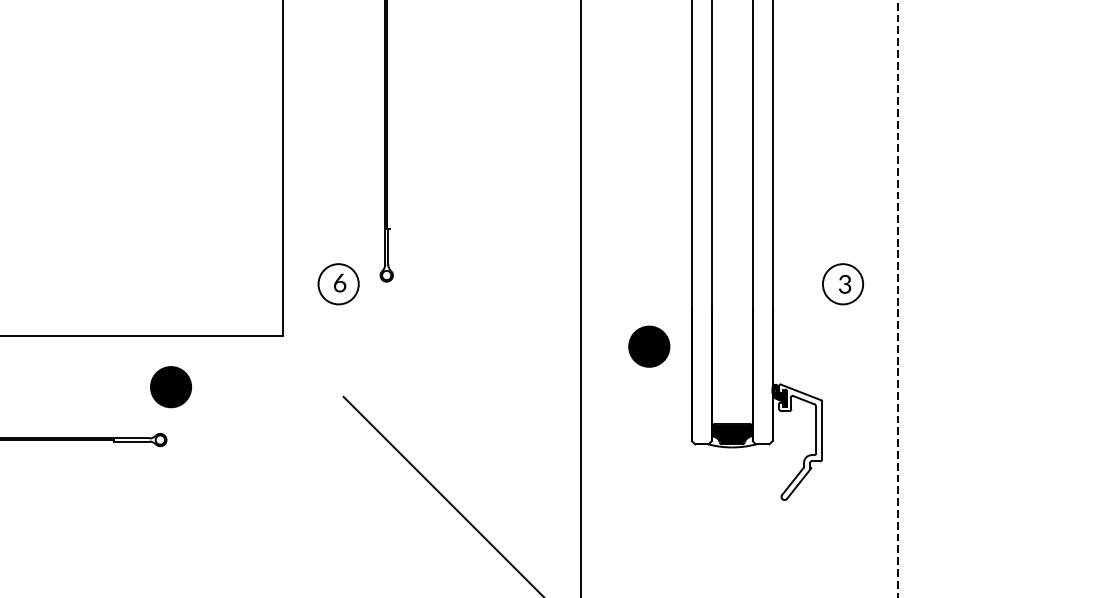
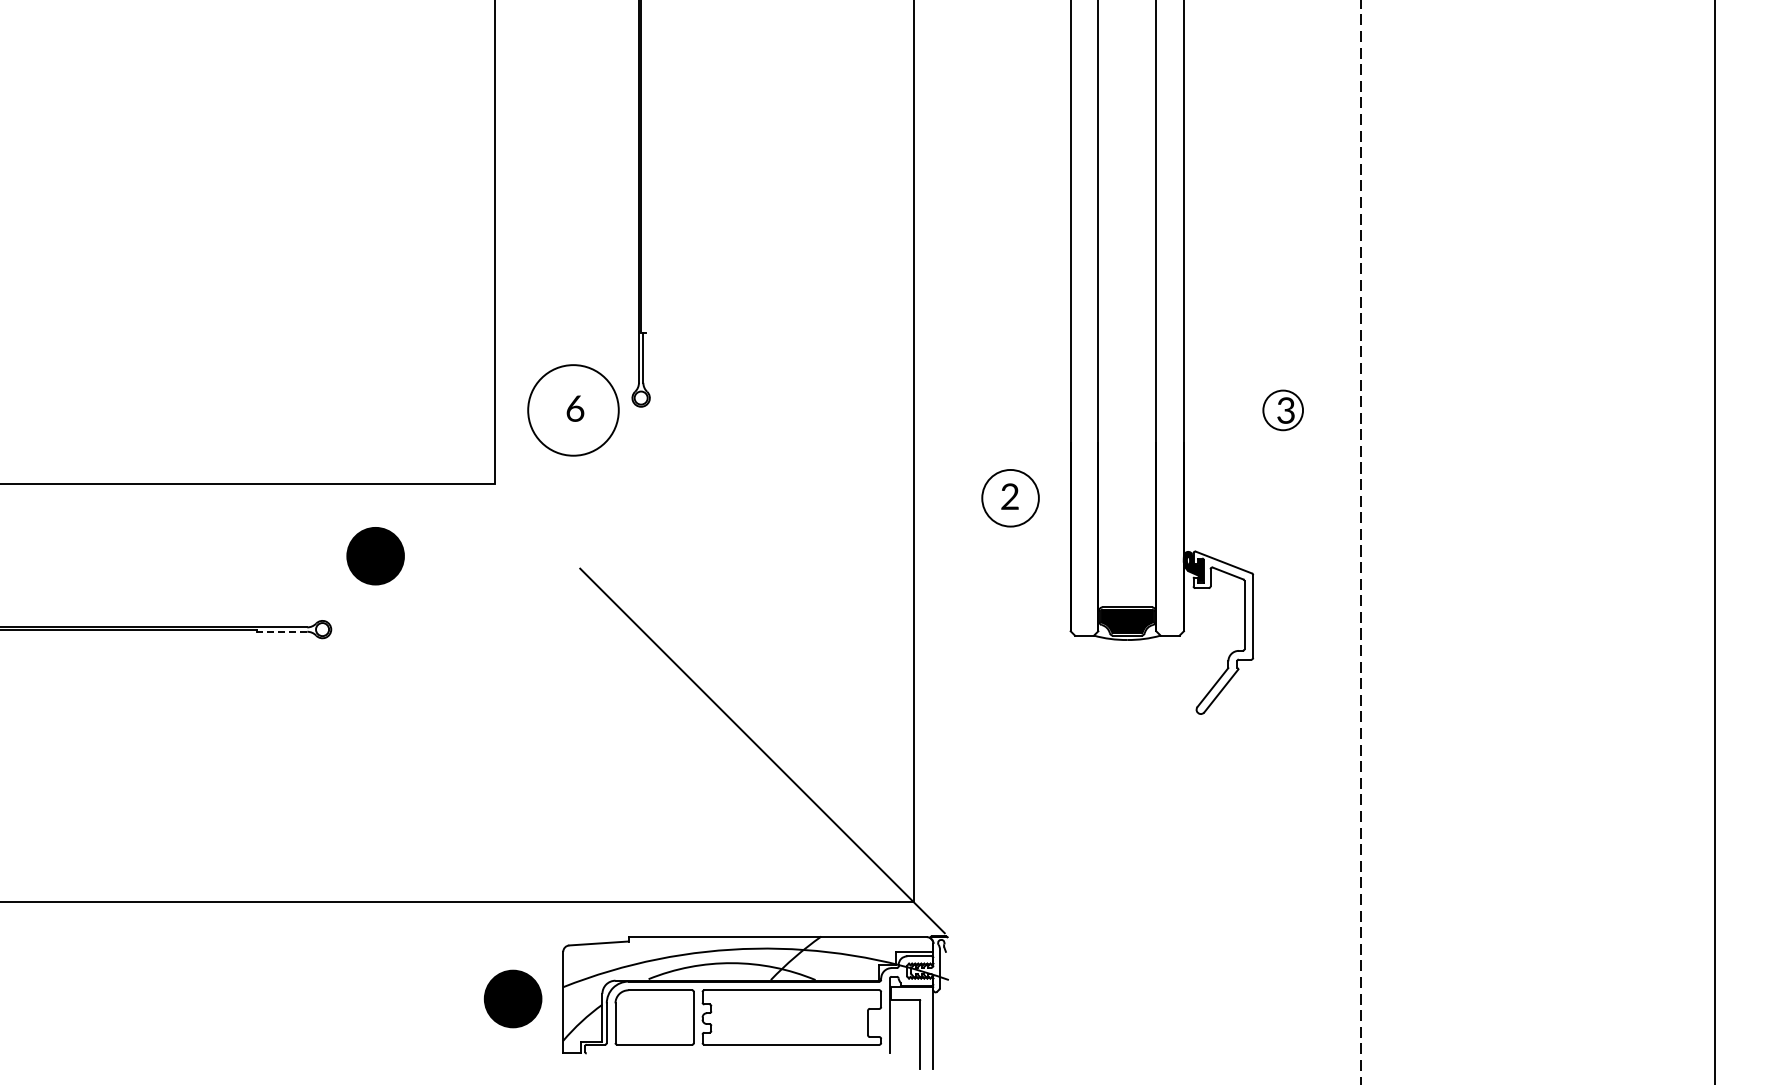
circle: (338, 284) -> (573, 410), size x1.6
circle: (842, 284) -> (1282, 410), size x0.7
fill: (649, 346) -> (1010, 497), removed
part: (170, 387) -> (375, 556), moved
line: (131, 441) -> (281, 631), solid -> dashed

